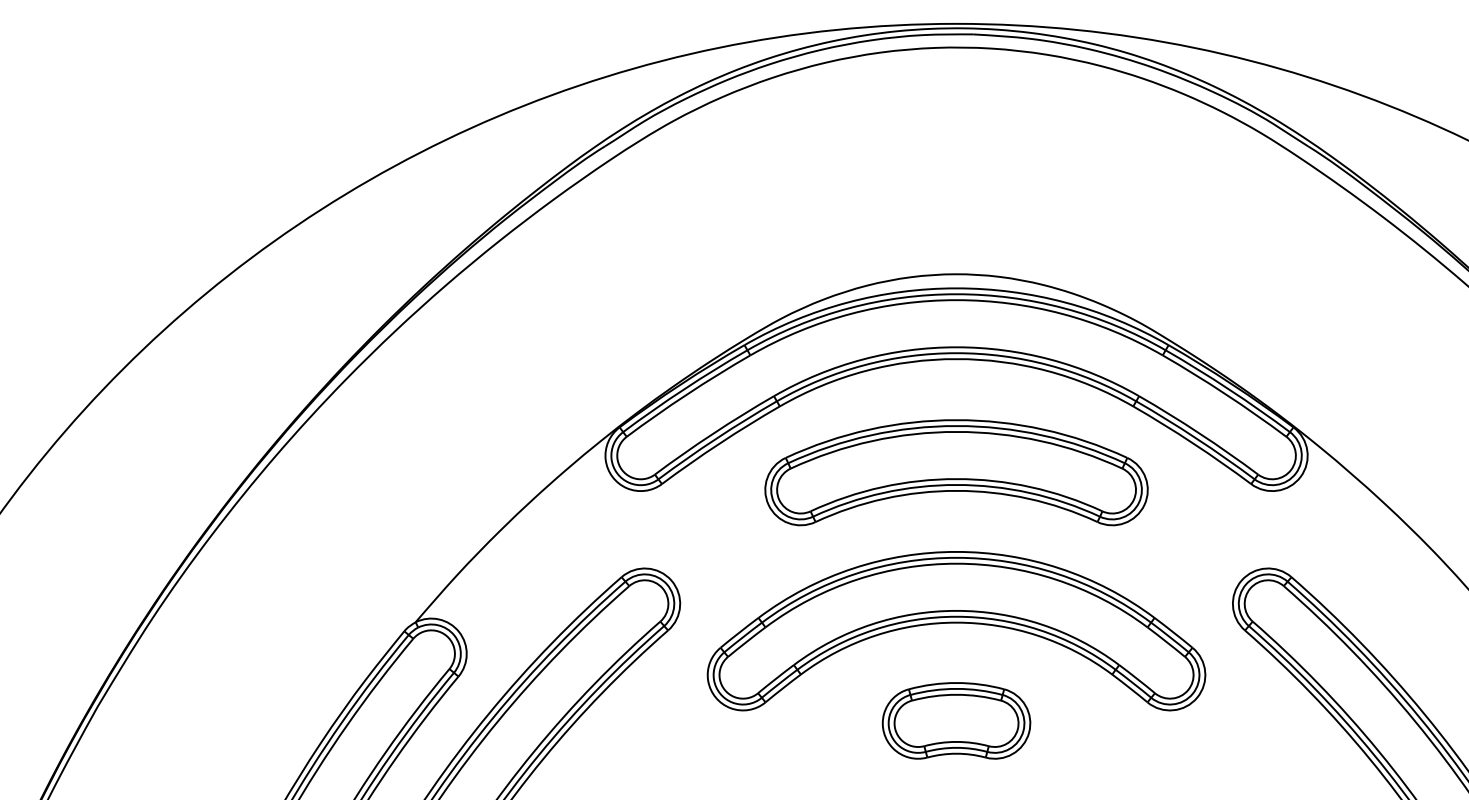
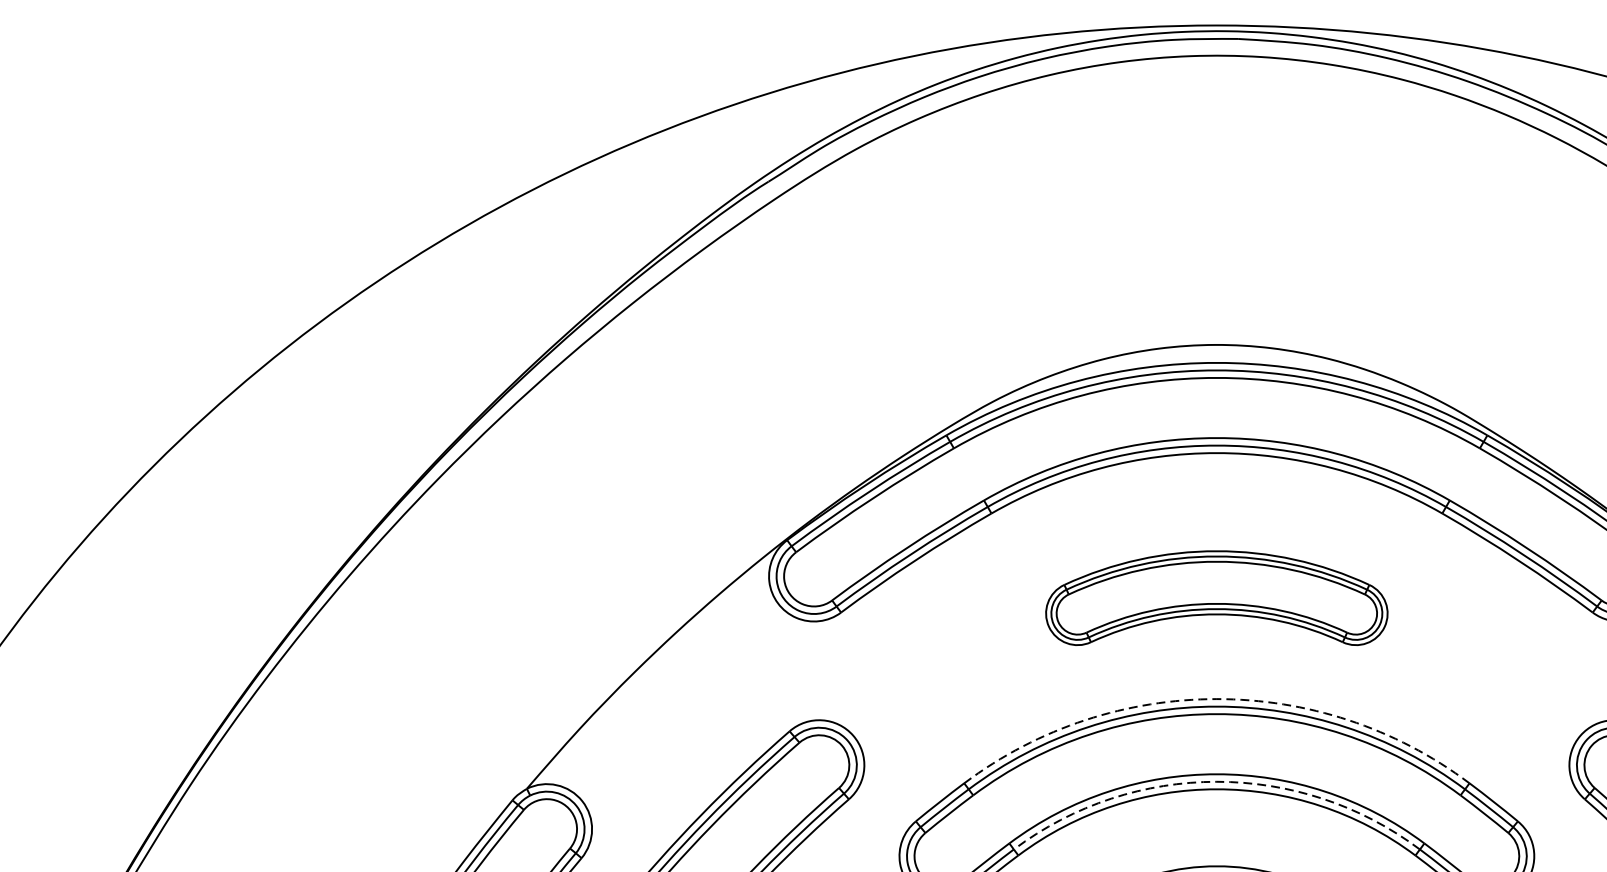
part: (956, 472) -> (1216, 597), size x0.7
arc: (956, 551) -> (1216, 698), solid -> dashed
arc: (956, 616) -> (1216, 781), solid -> dashed

